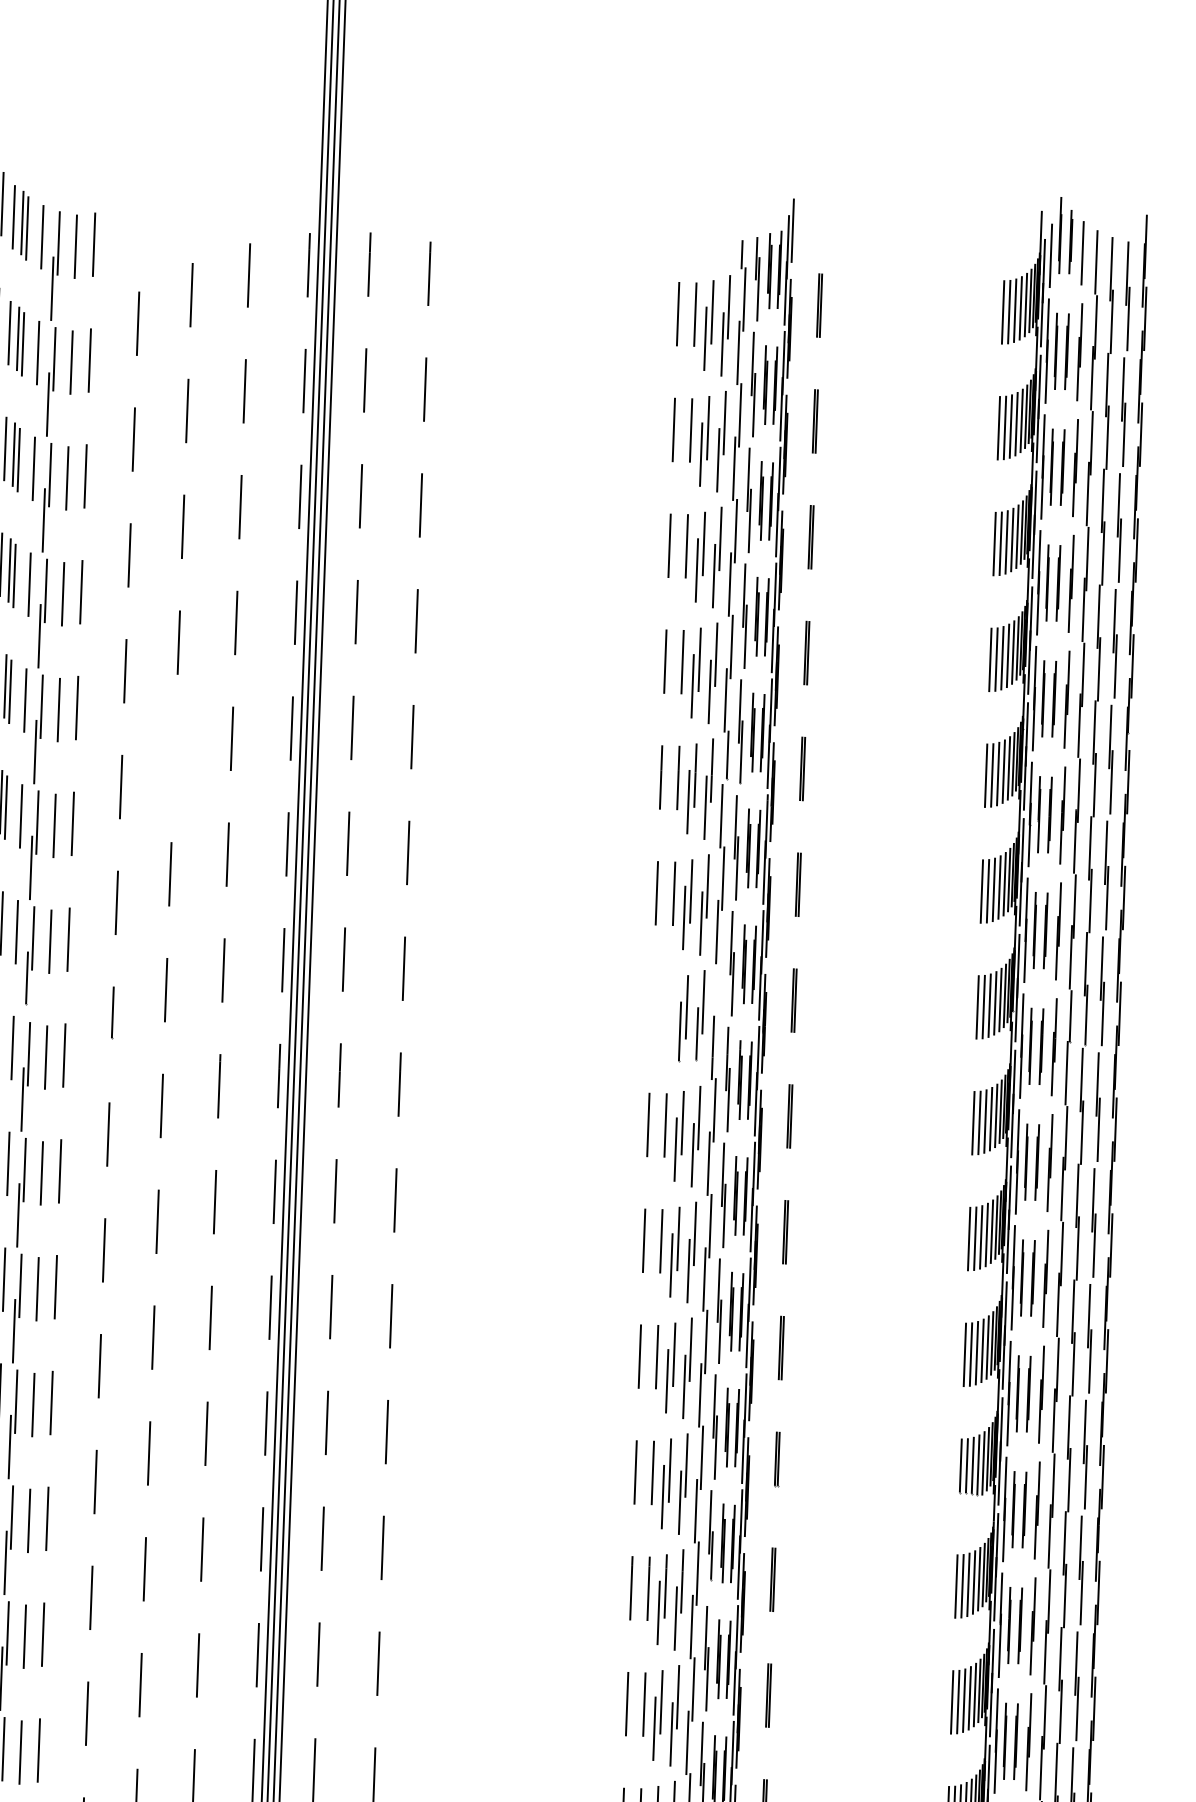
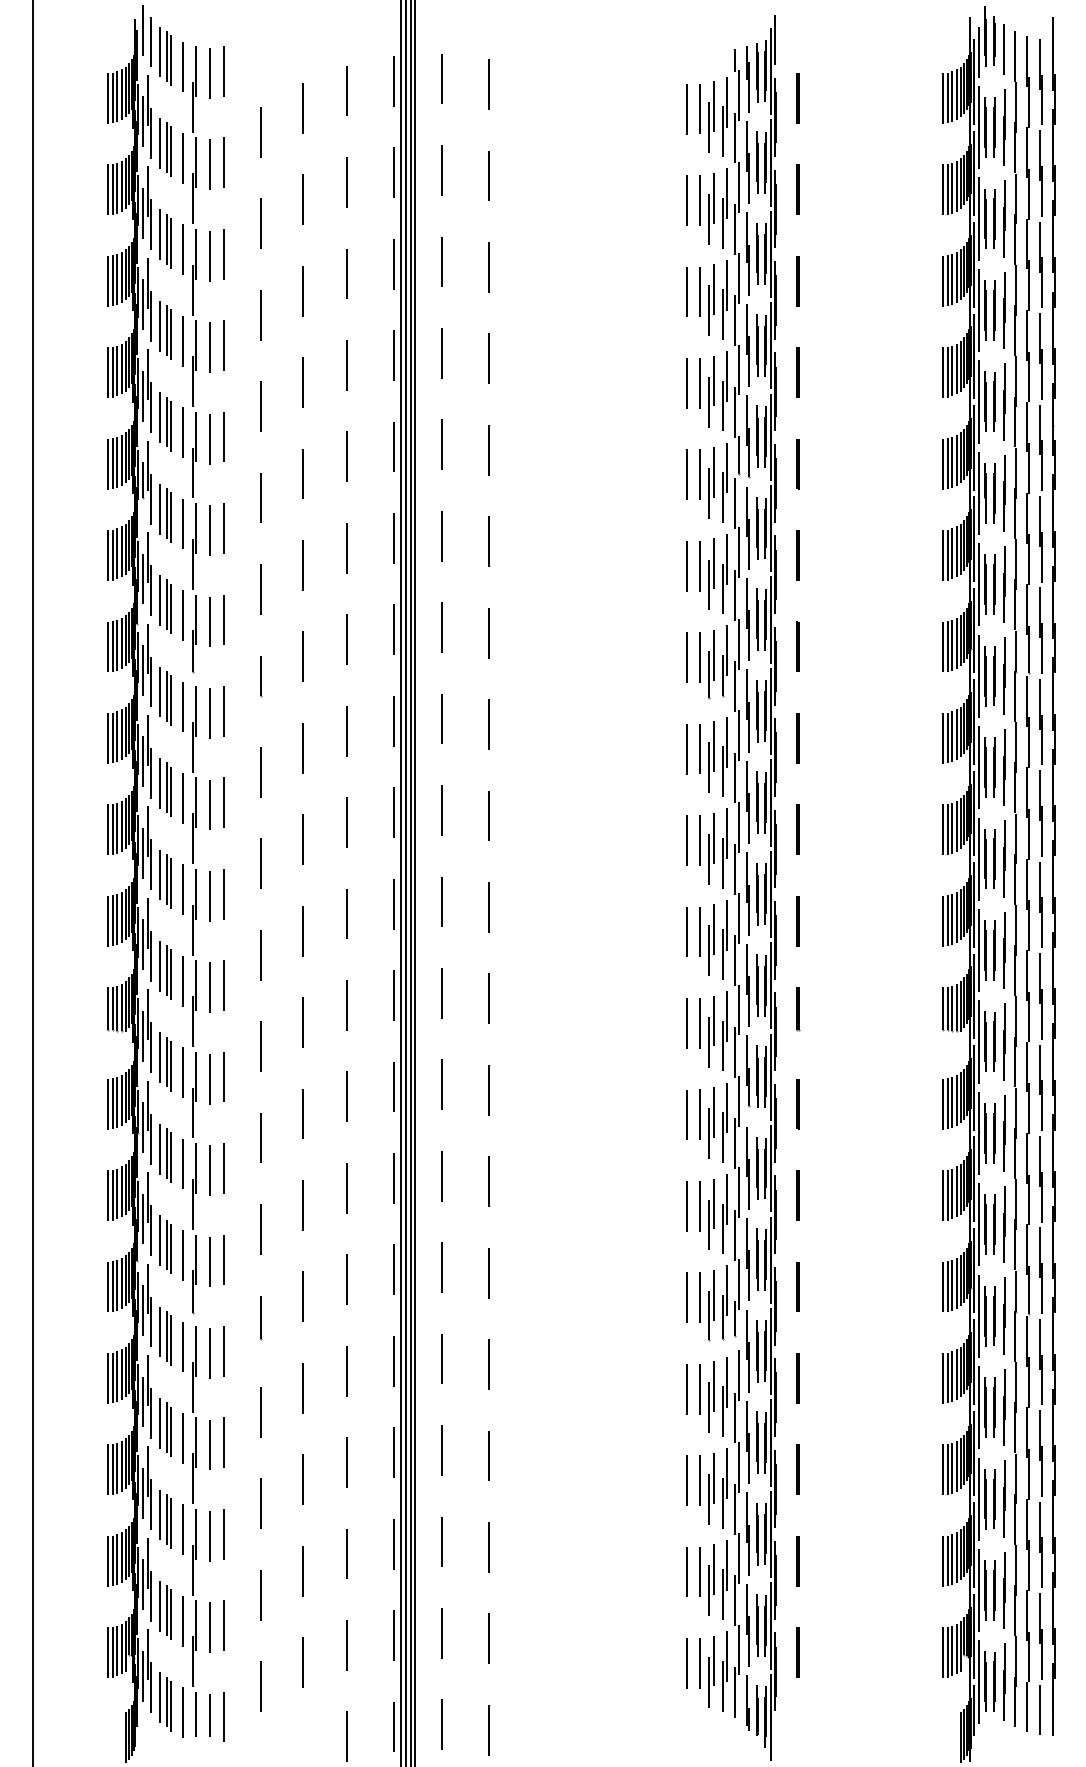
line: (174, 757) -> (302, 473), added
line: (718, 993) -> (738, 643), added
line: (652, 1008) -> (686, 657), added
line: (670, 1009) -> (700, 657), added

